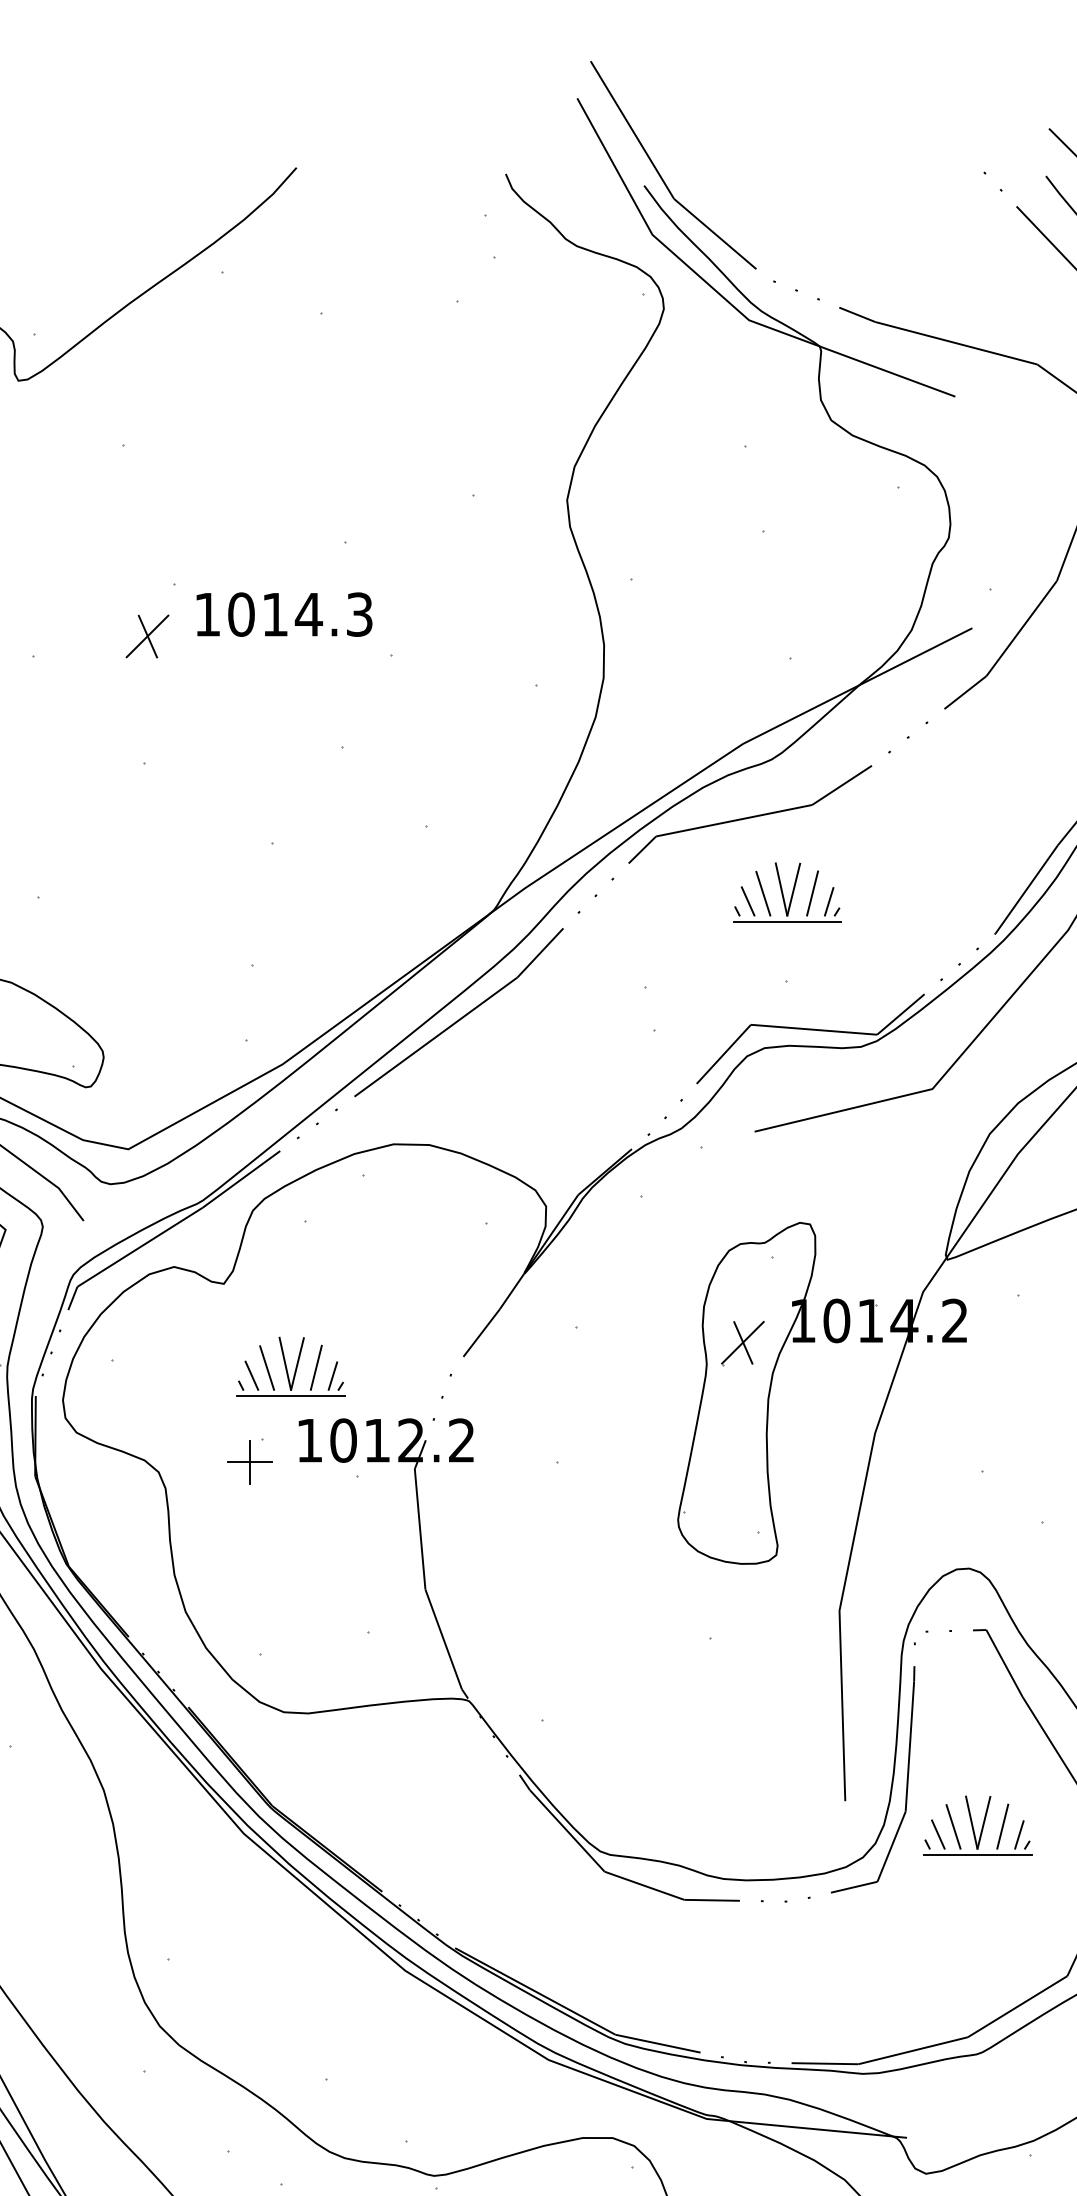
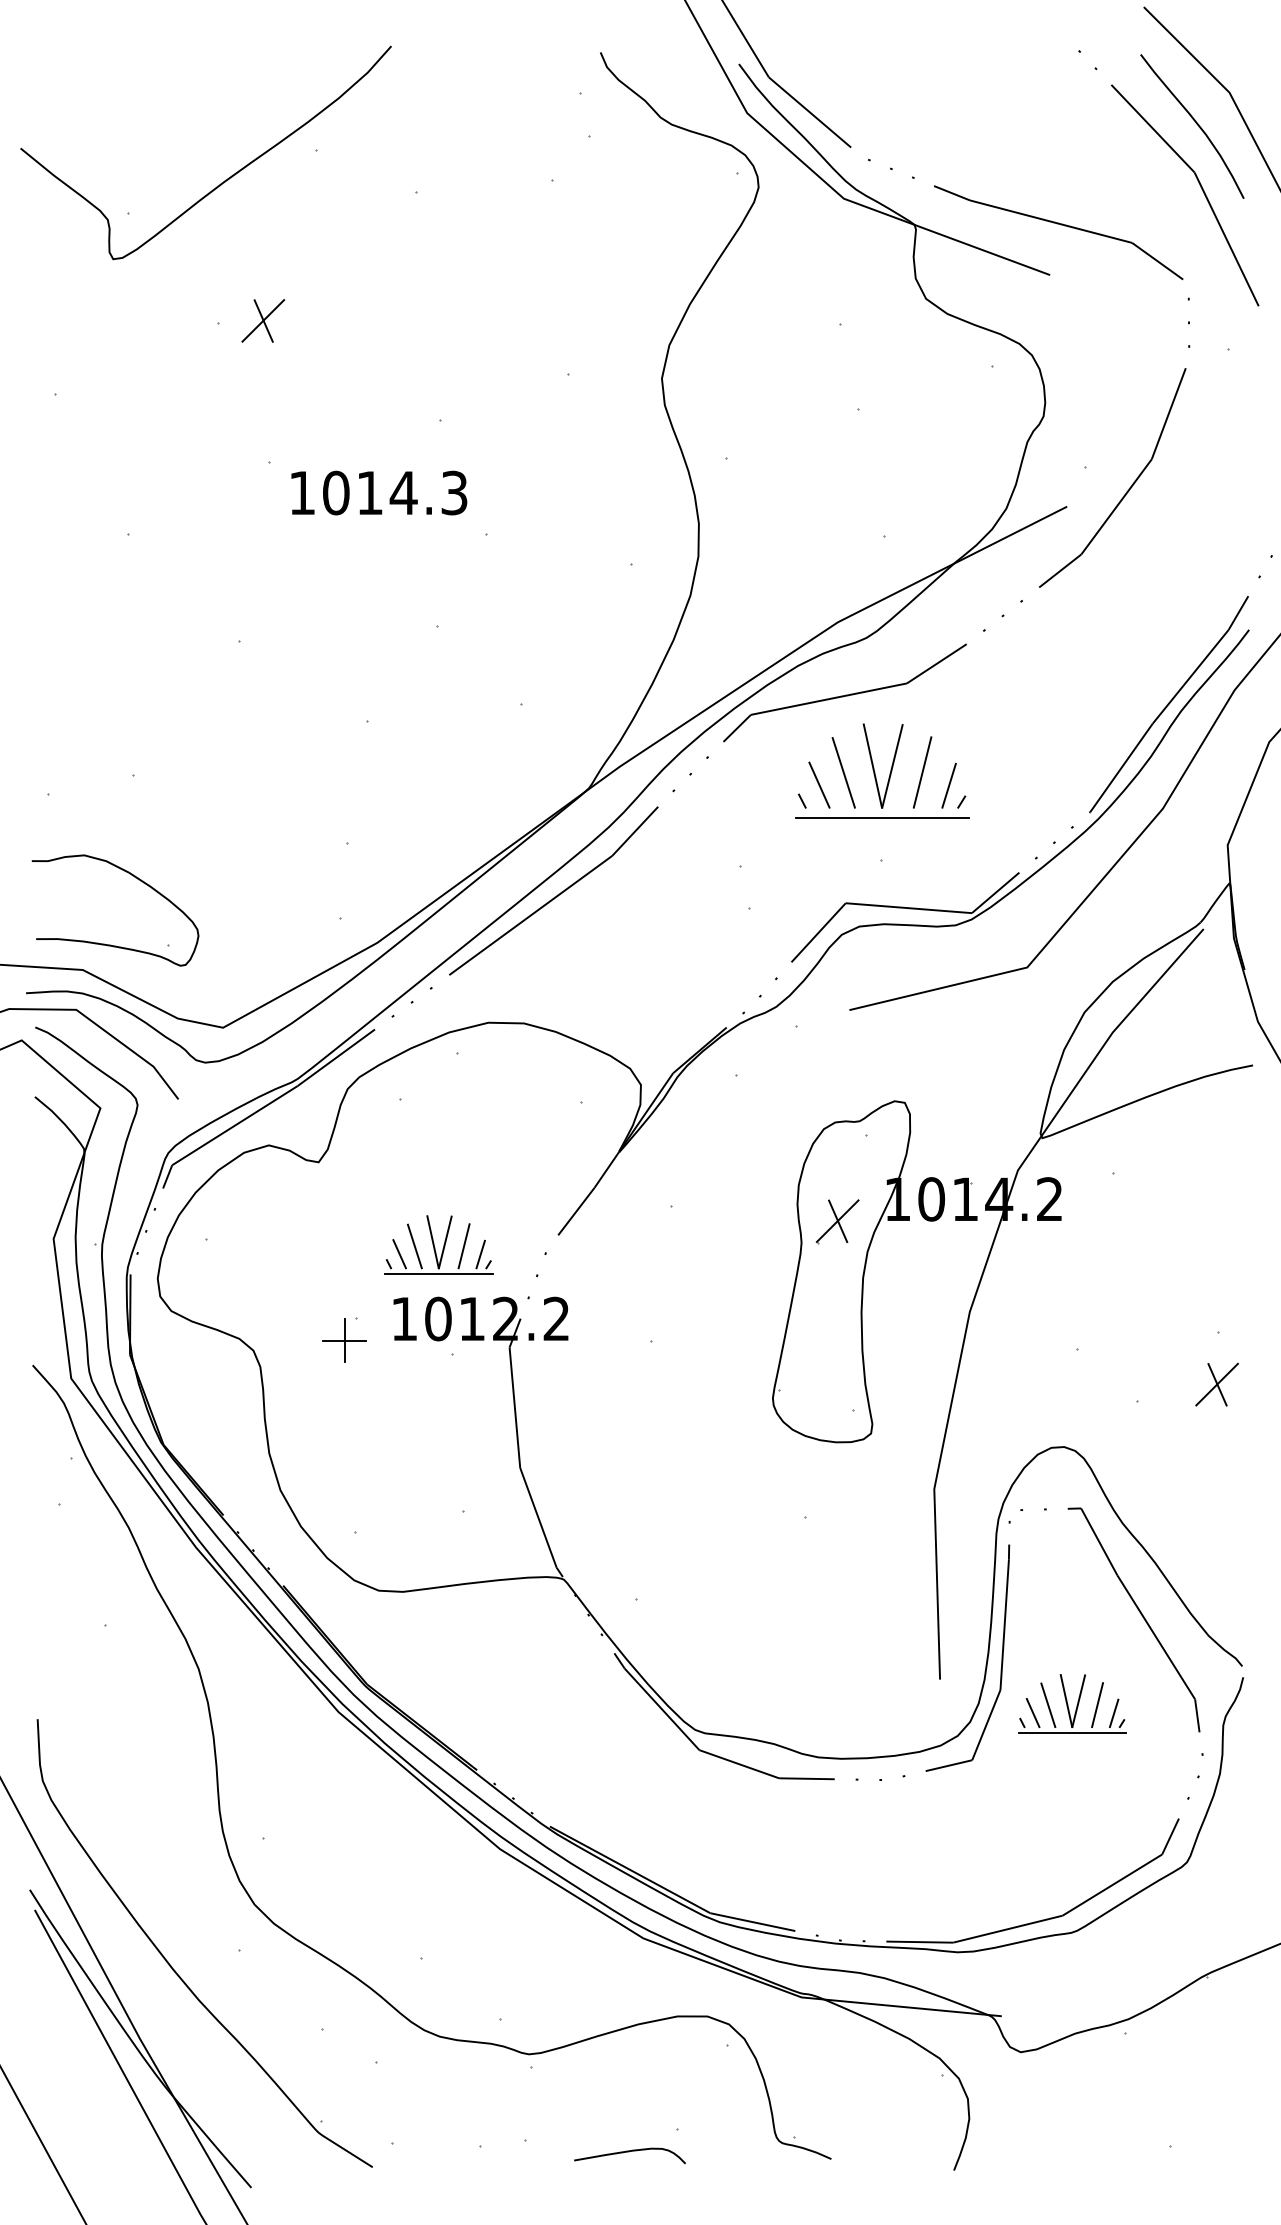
part: (147, 636) -> (263, 320), moved
part: (786, 892) -> (881, 770), size x1.6
part: (290, 1366) -> (438, 1244), moved

